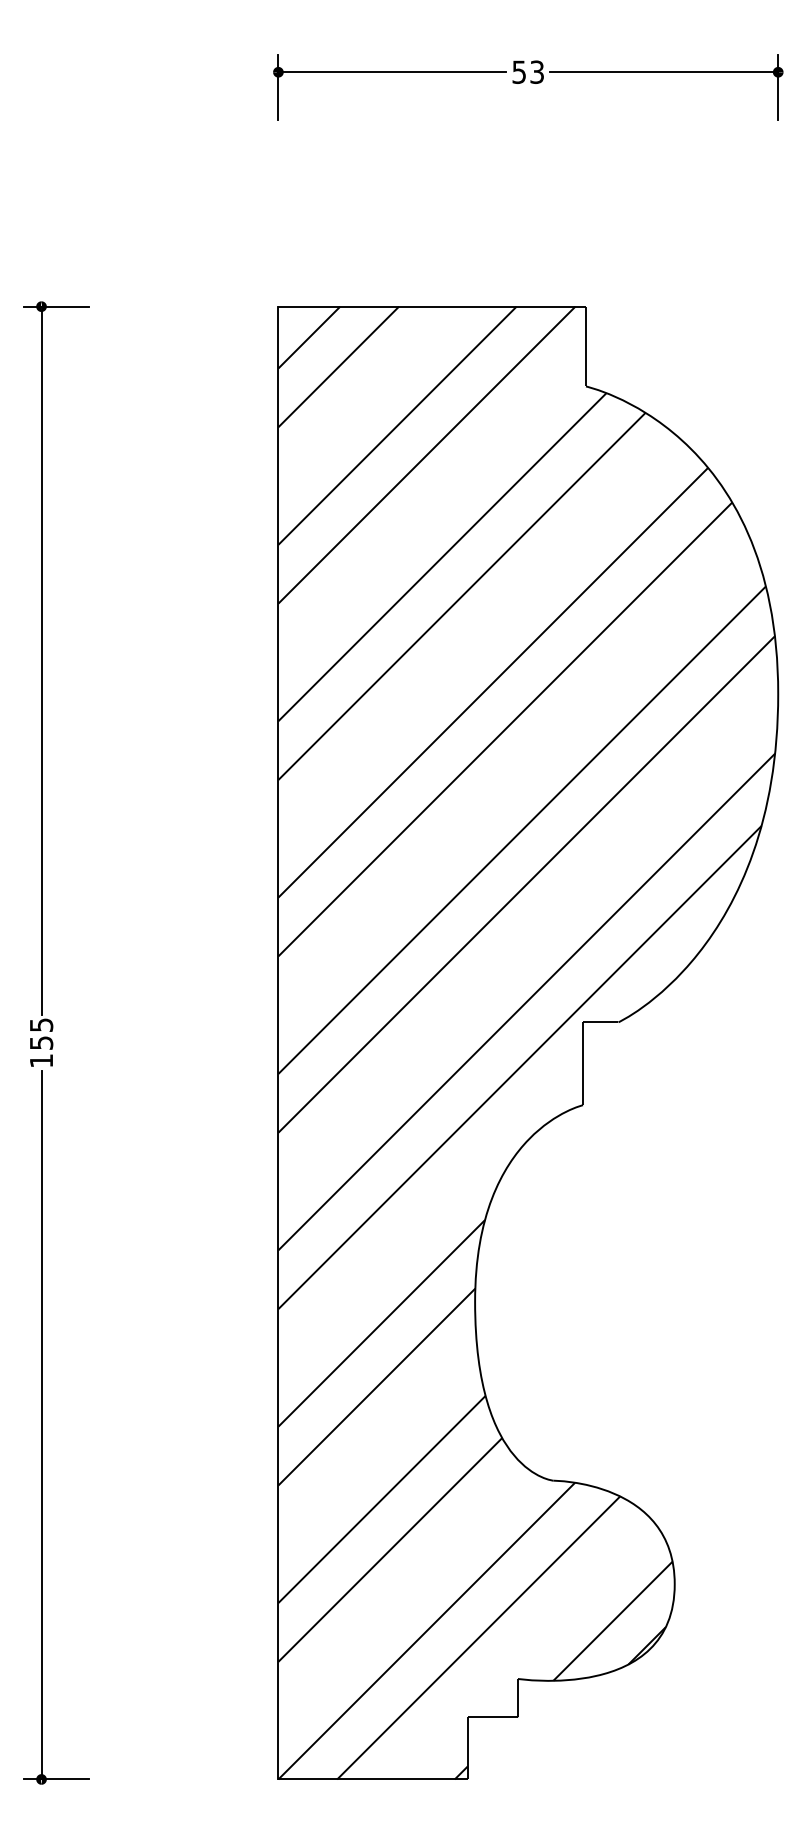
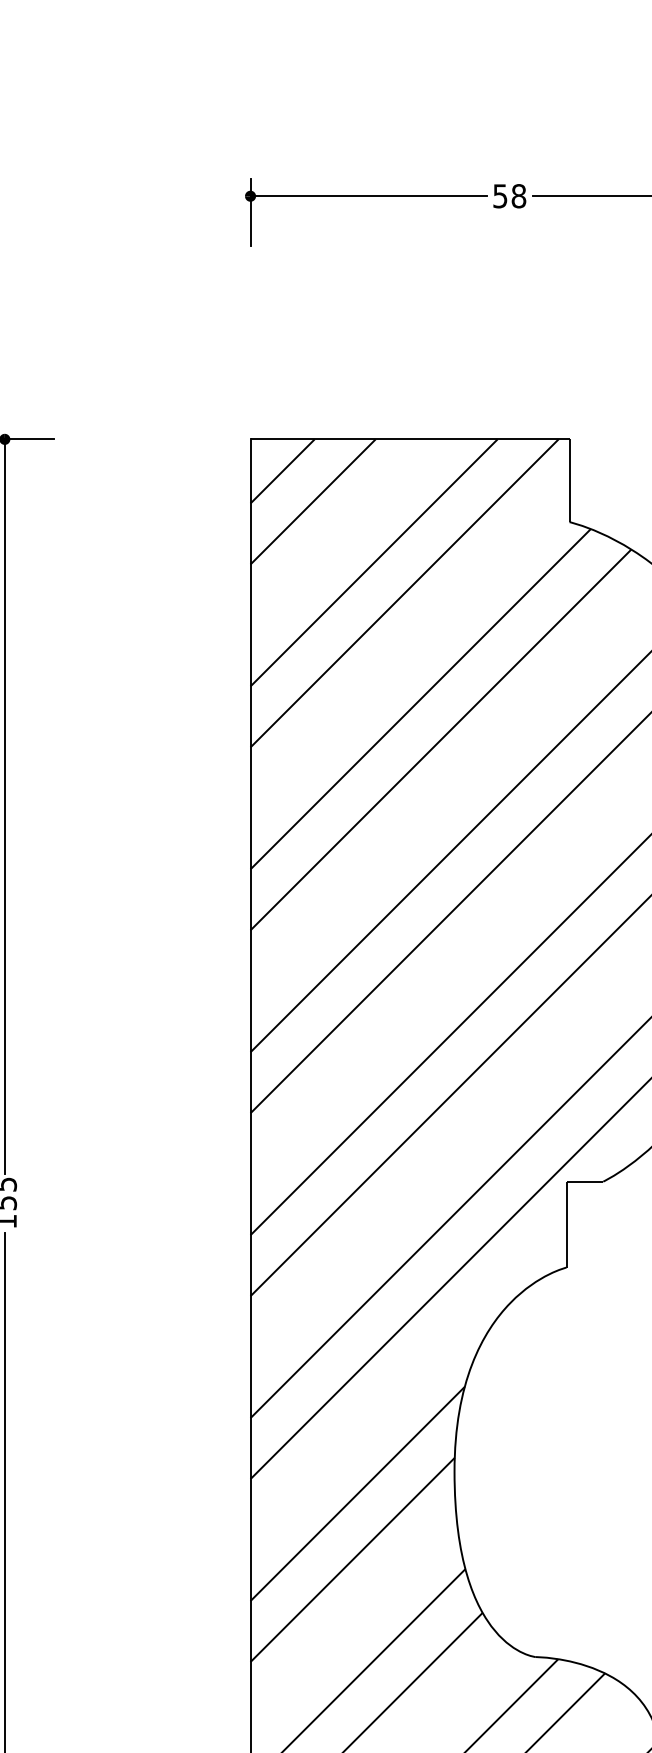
text: (537, 71) -> (519, 195), 53 -> 58

